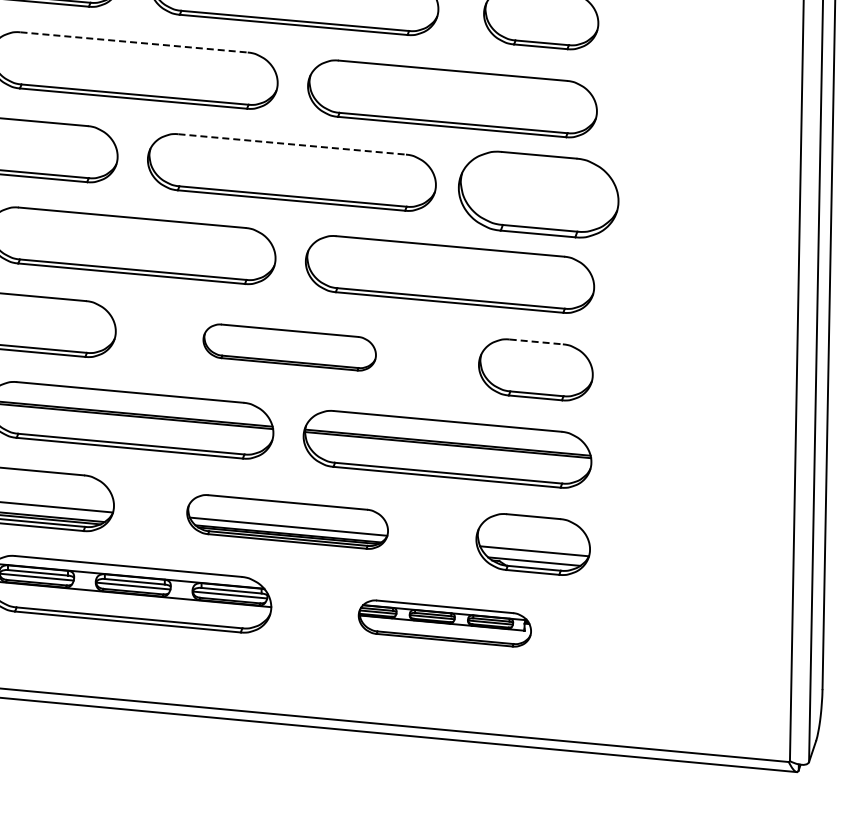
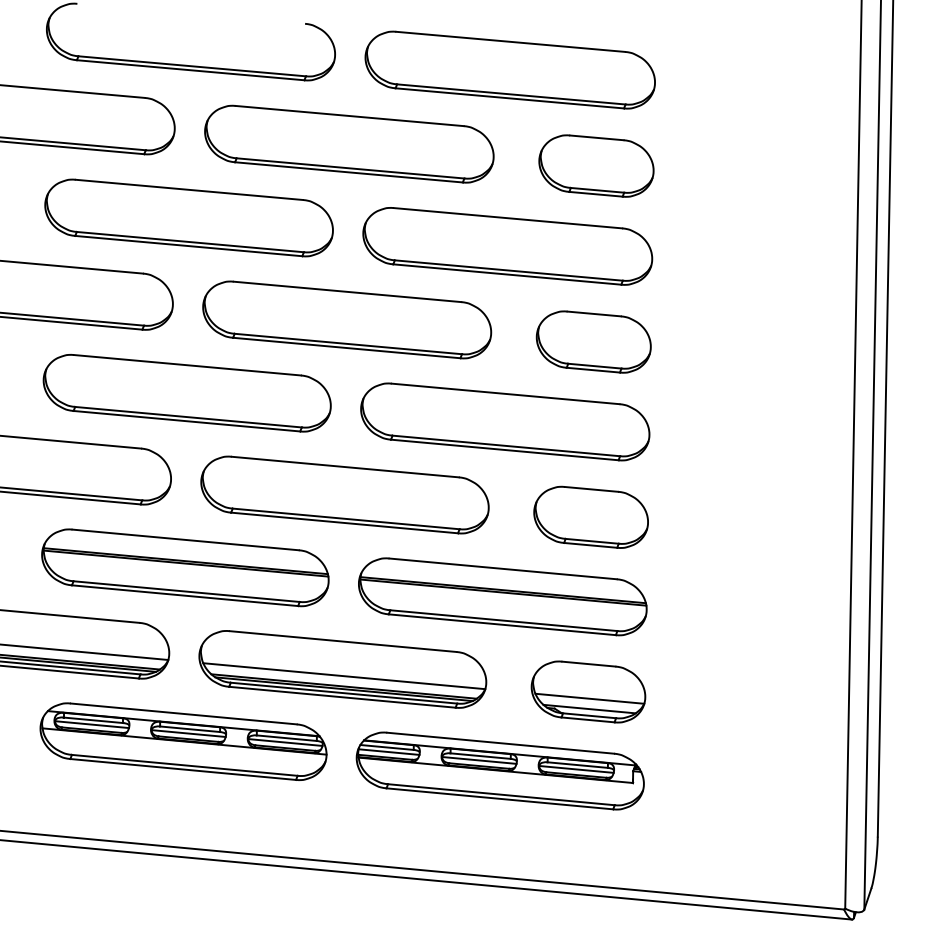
line: (134, 42) -> (189, 189), dashed -> solid
line: (292, 144) -> (347, 291), dashed -> solid
part: (538, 194) -> (593, 341), size x0.71
line: (536, 342) -> (591, 489), dashed -> solid
part: (289, 347) -> (344, 494), size x1.67
part: (287, 522) -> (342, 669), size x1.43
part: (444, 623) -> (499, 770), size x1.67

